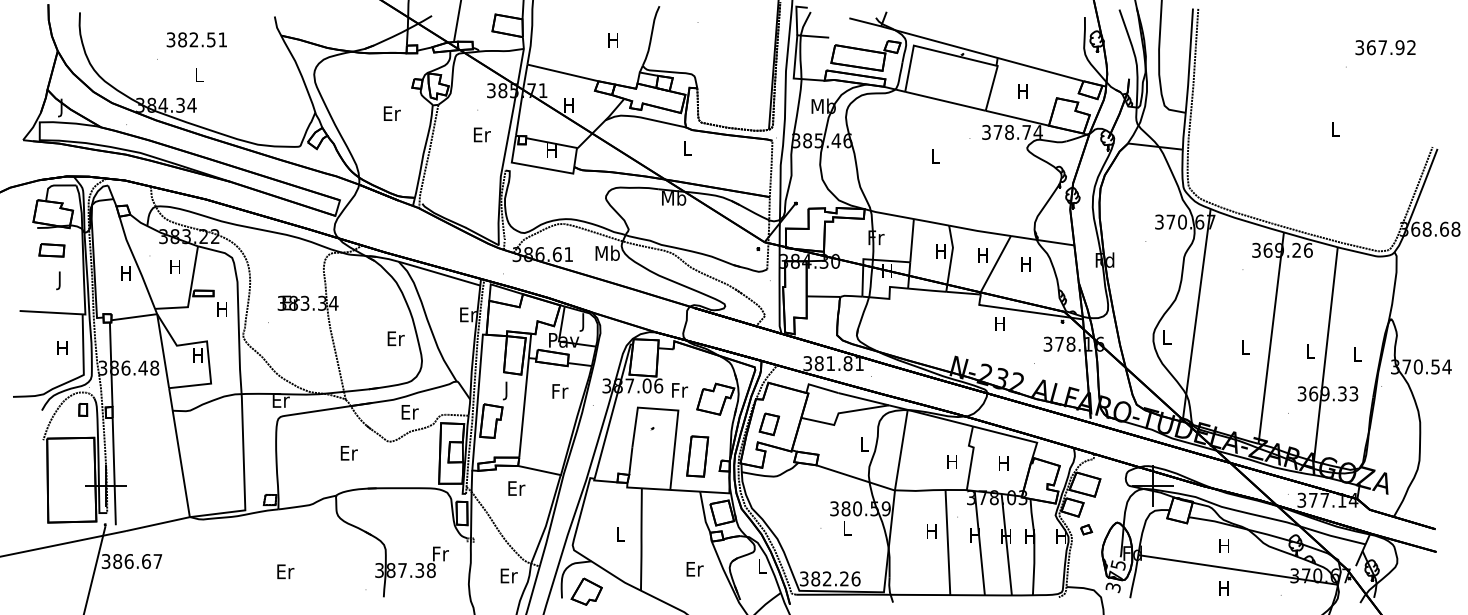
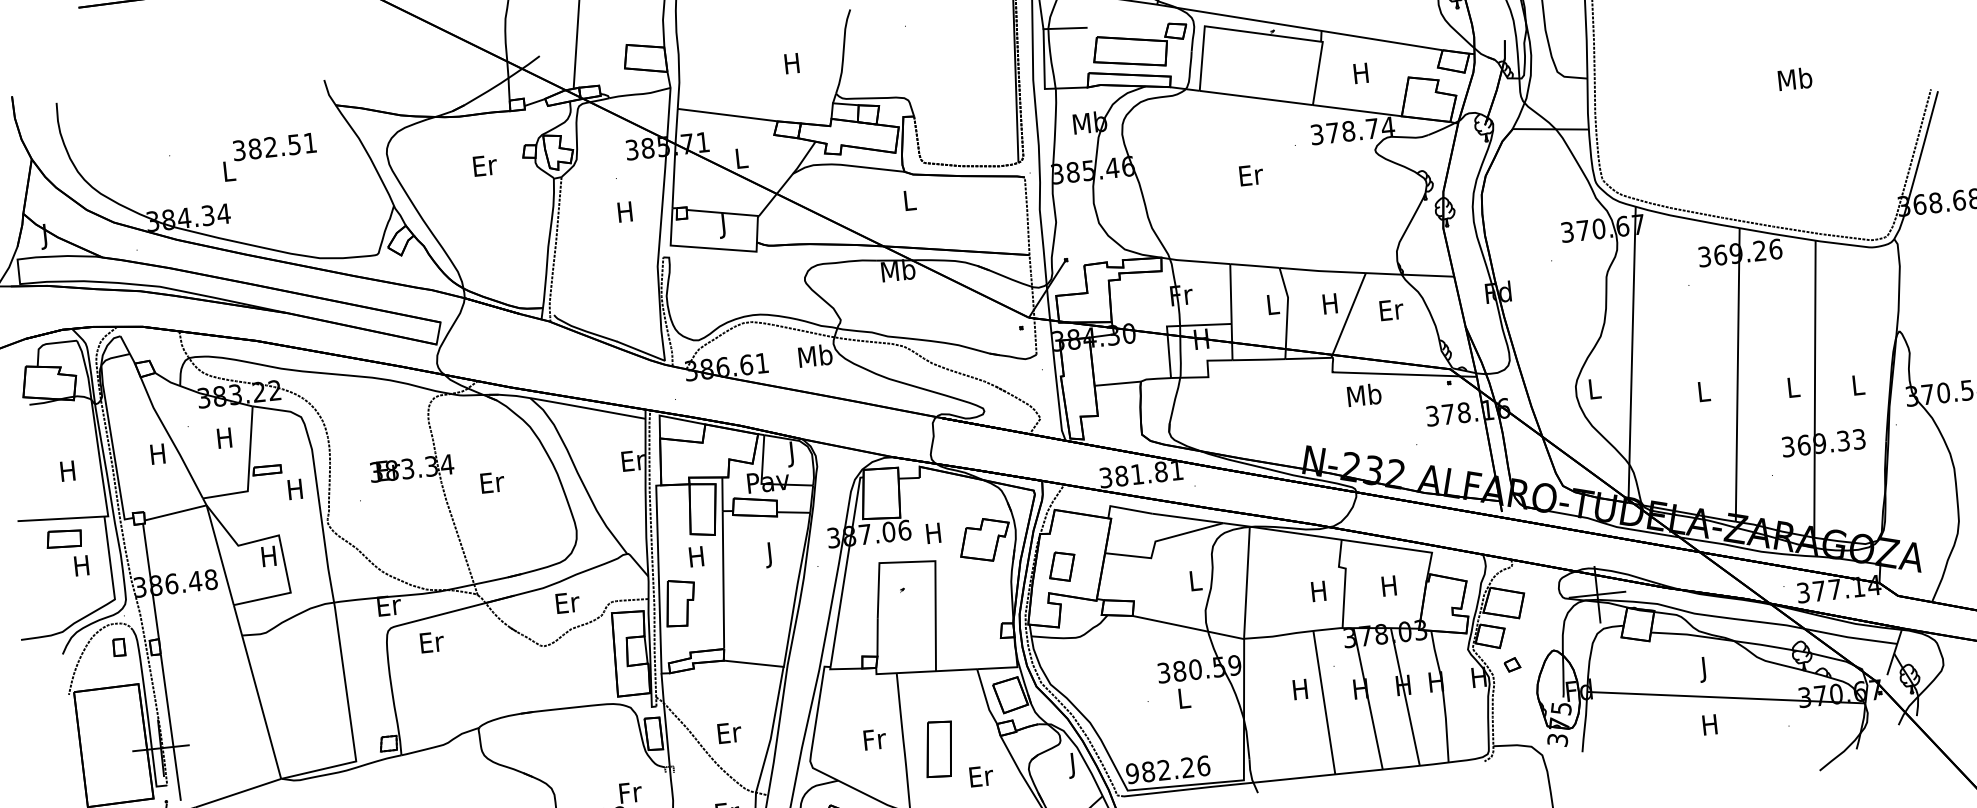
text: (196, 39) -> (274, 146), moved
text: (568, 105) -> (740, 158), H -> L
text: (391, 113) -> (484, 165), moved
text: (1335, 128) -> (1795, 78), L -> Mb
text: (482, 134) -> (626, 211), Er -> H
text: (551, 152) -> (723, 225), H -> J
text: (935, 156) -> (1250, 175), L -> Er
part: (51, 250) -> (63, 539), moved
text: (940, 251) -> (1271, 304), H -> L
text: (1026, 264) -> (1391, 309), H -> Er
text: (59, 280) -> (67, 473), J -> H
text: (1000, 323) -> (1364, 394), H -> Mb
text: (395, 338) -> (491, 482), moved
text: (506, 390) -> (696, 558), J -> H
text: (680, 390) -> (935, 533), Fr -> H
text: (560, 393) -> (771, 555), Fr -> J
text: (348, 453) -> (431, 642), moved
part: (697, 456) -> (939, 749), moved
text: (516, 488) -> (729, 732), moved
text: (621, 534) -> (875, 739), L -> Fr
text: (1223, 547) -> (1702, 669), H -> J
text: (762, 568) -> (1073, 765), L -> J
text: (803, 578) -> (1131, 773), 382.26 -> 982.26

